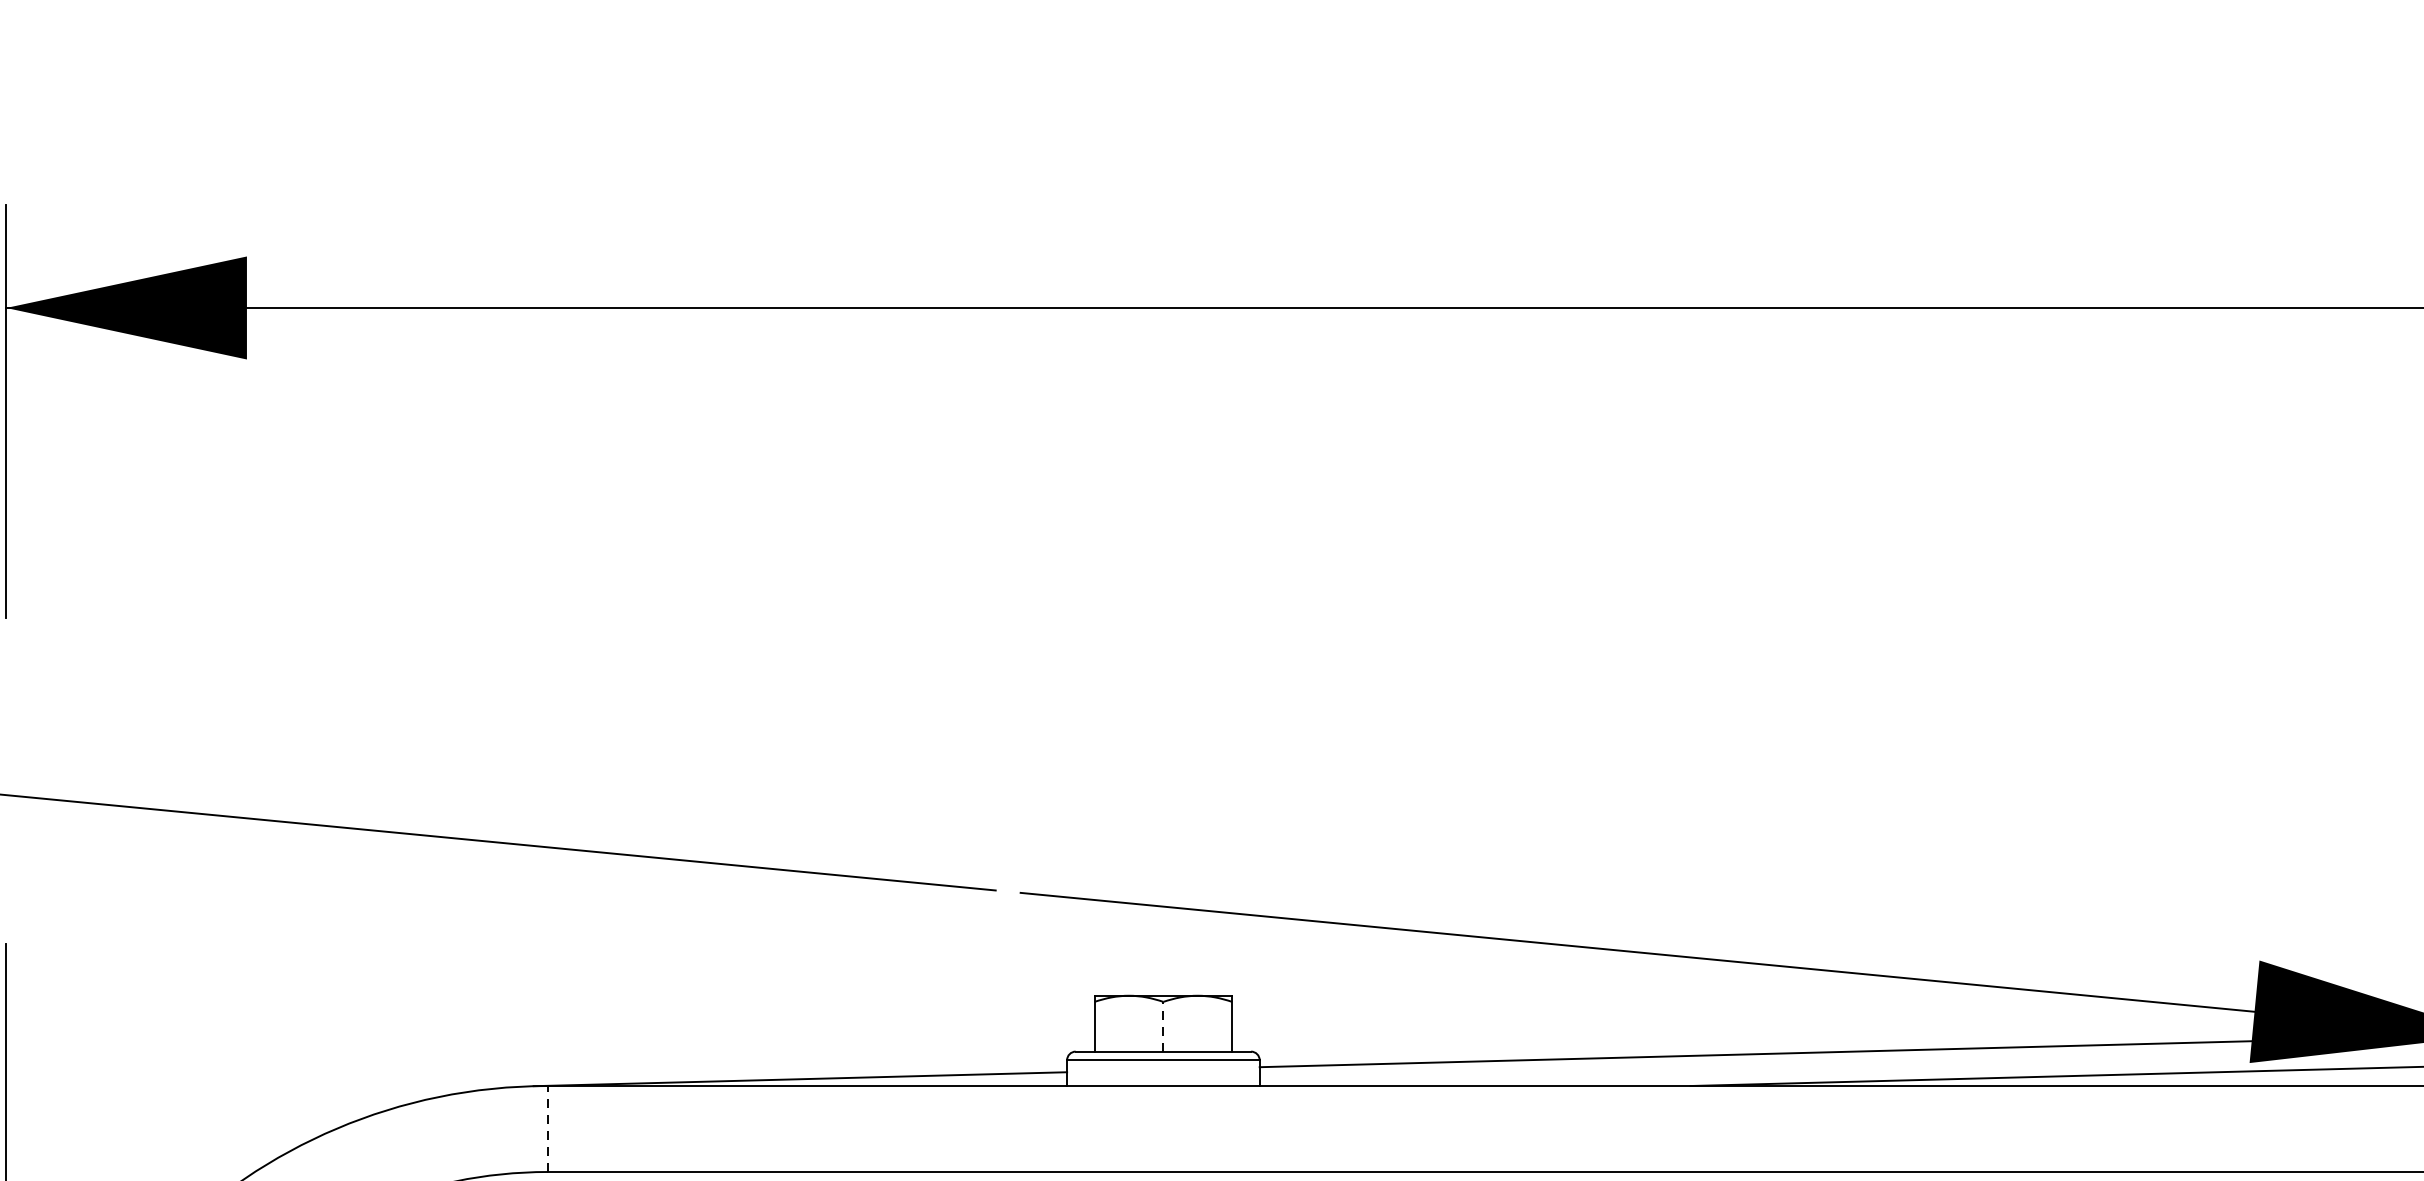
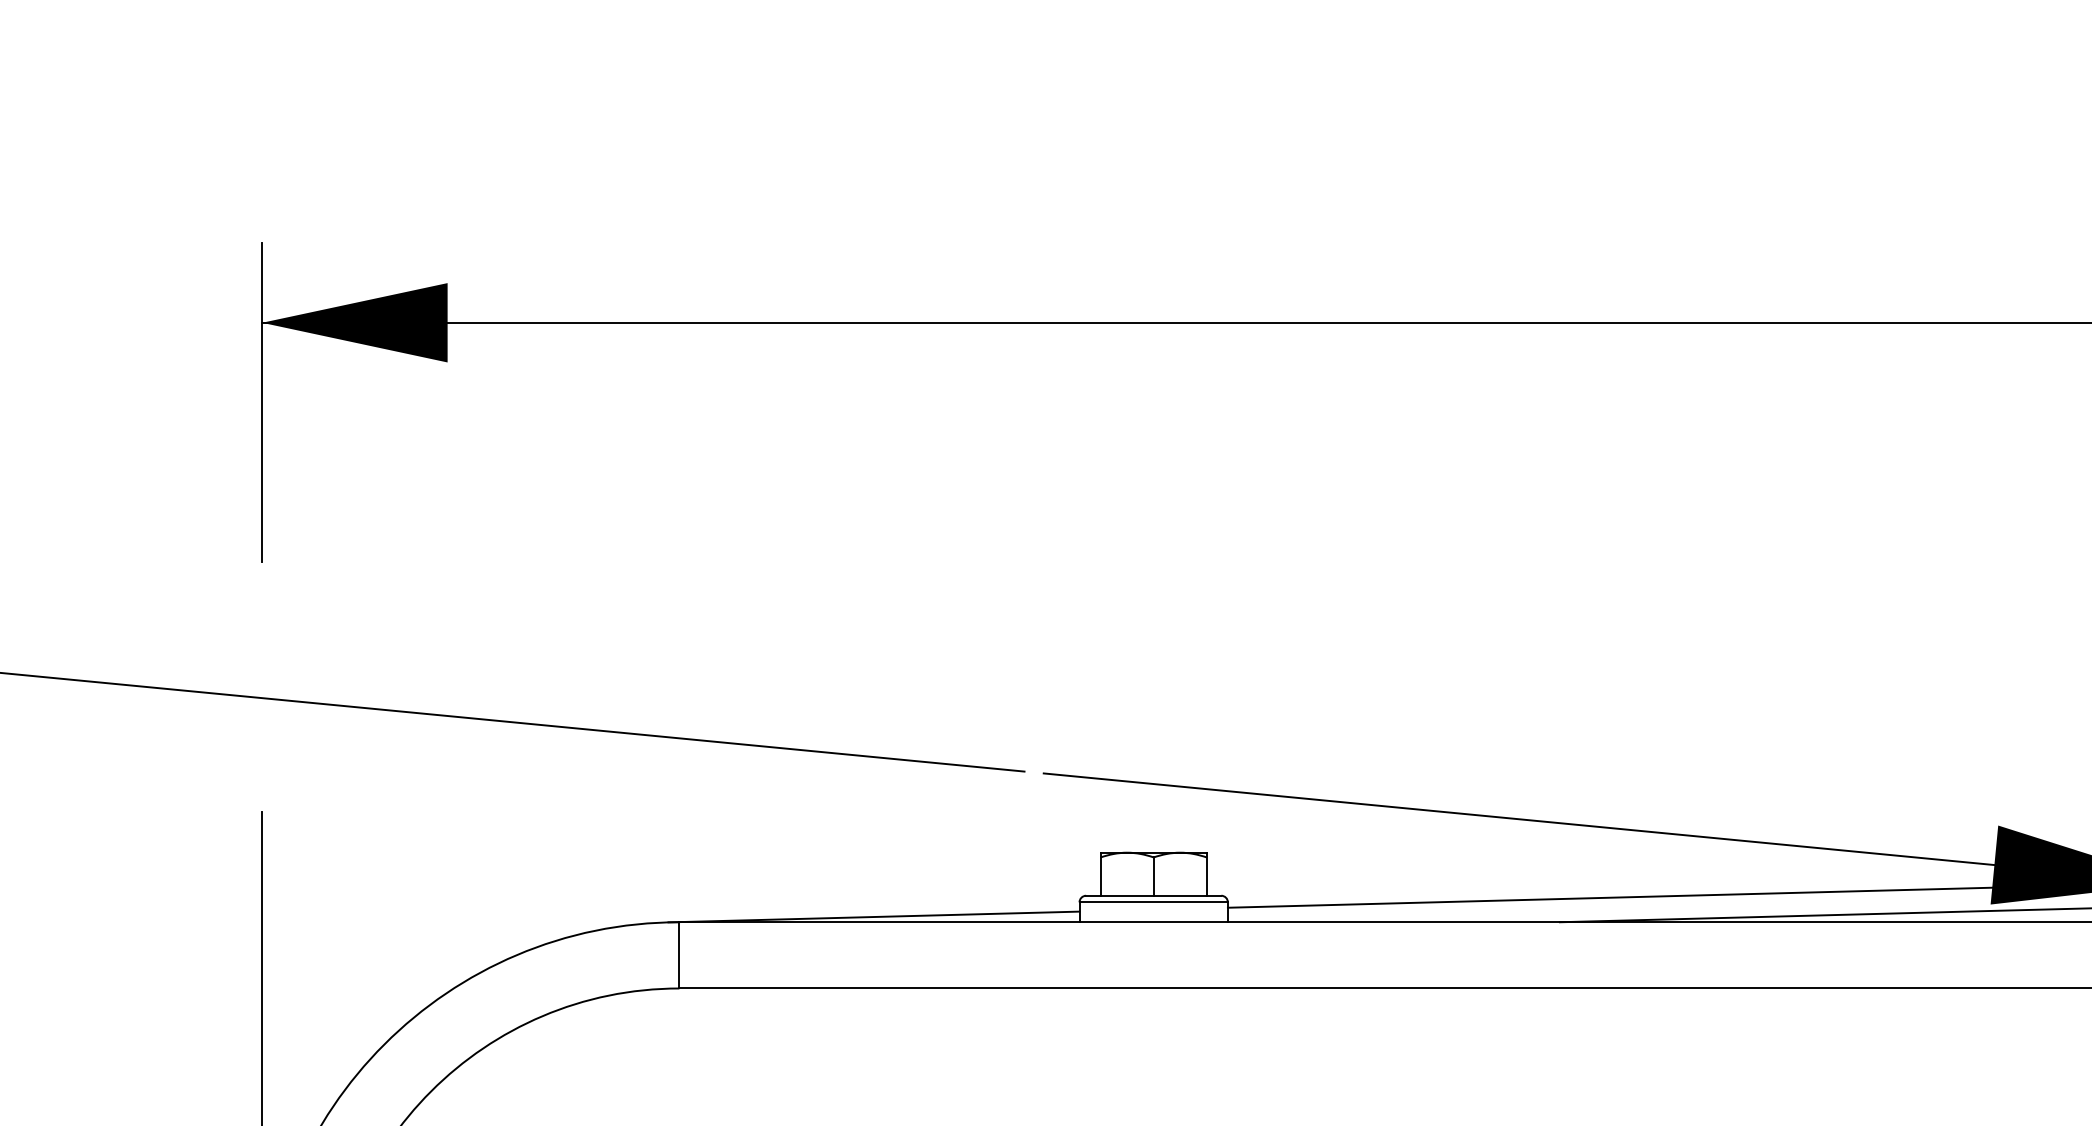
line: (1163, 1026) -> (1153, 876), dashed -> solid
line: (547, 1127) -> (679, 954), dashed -> solid

